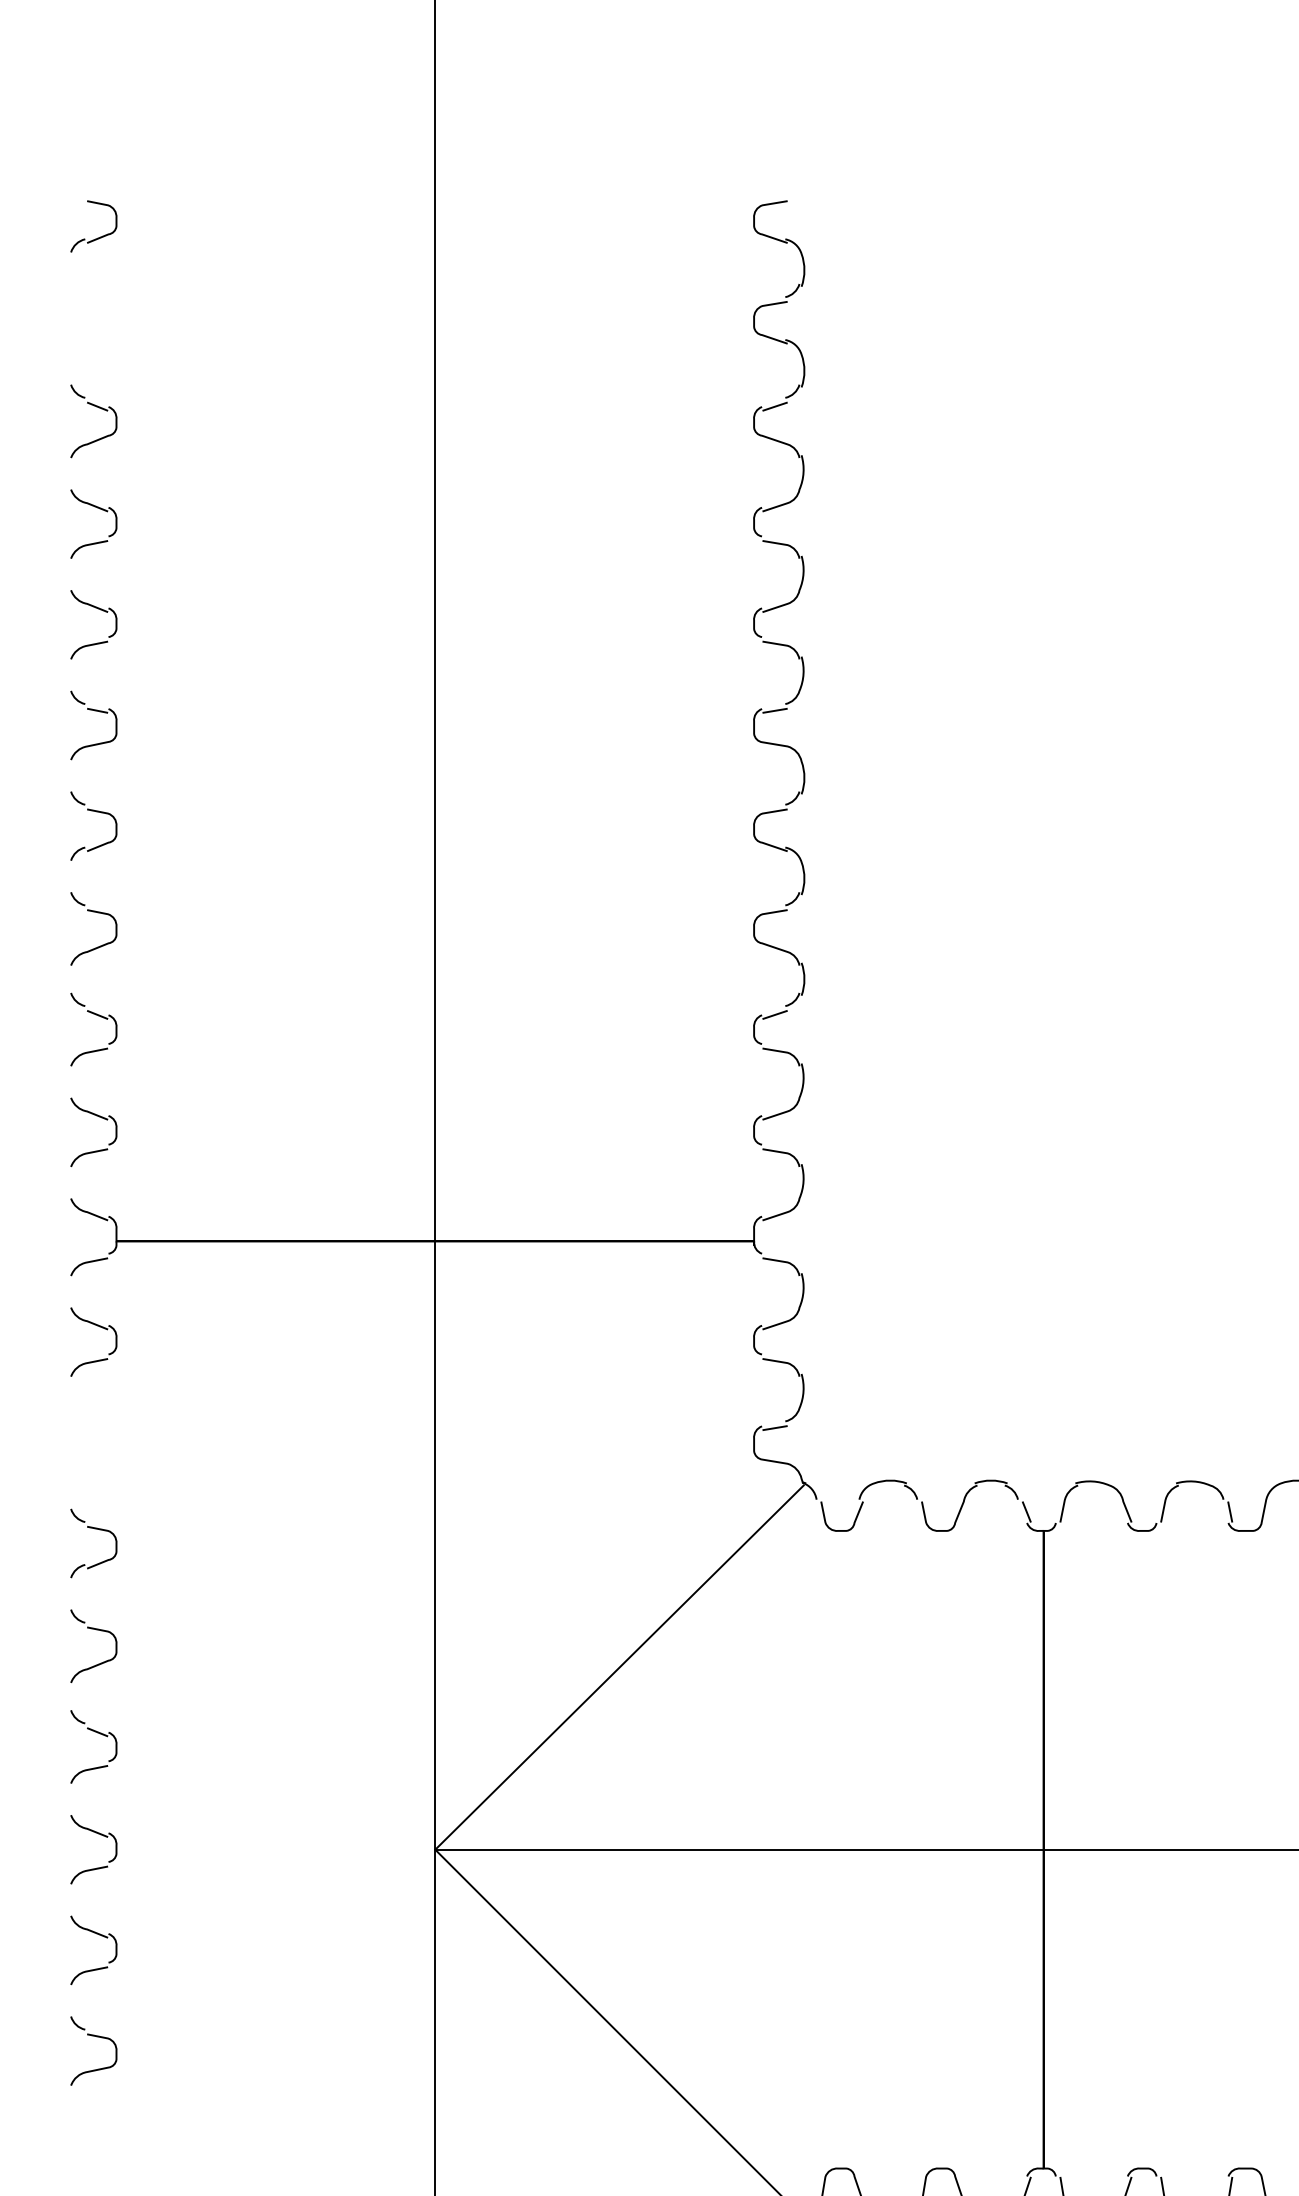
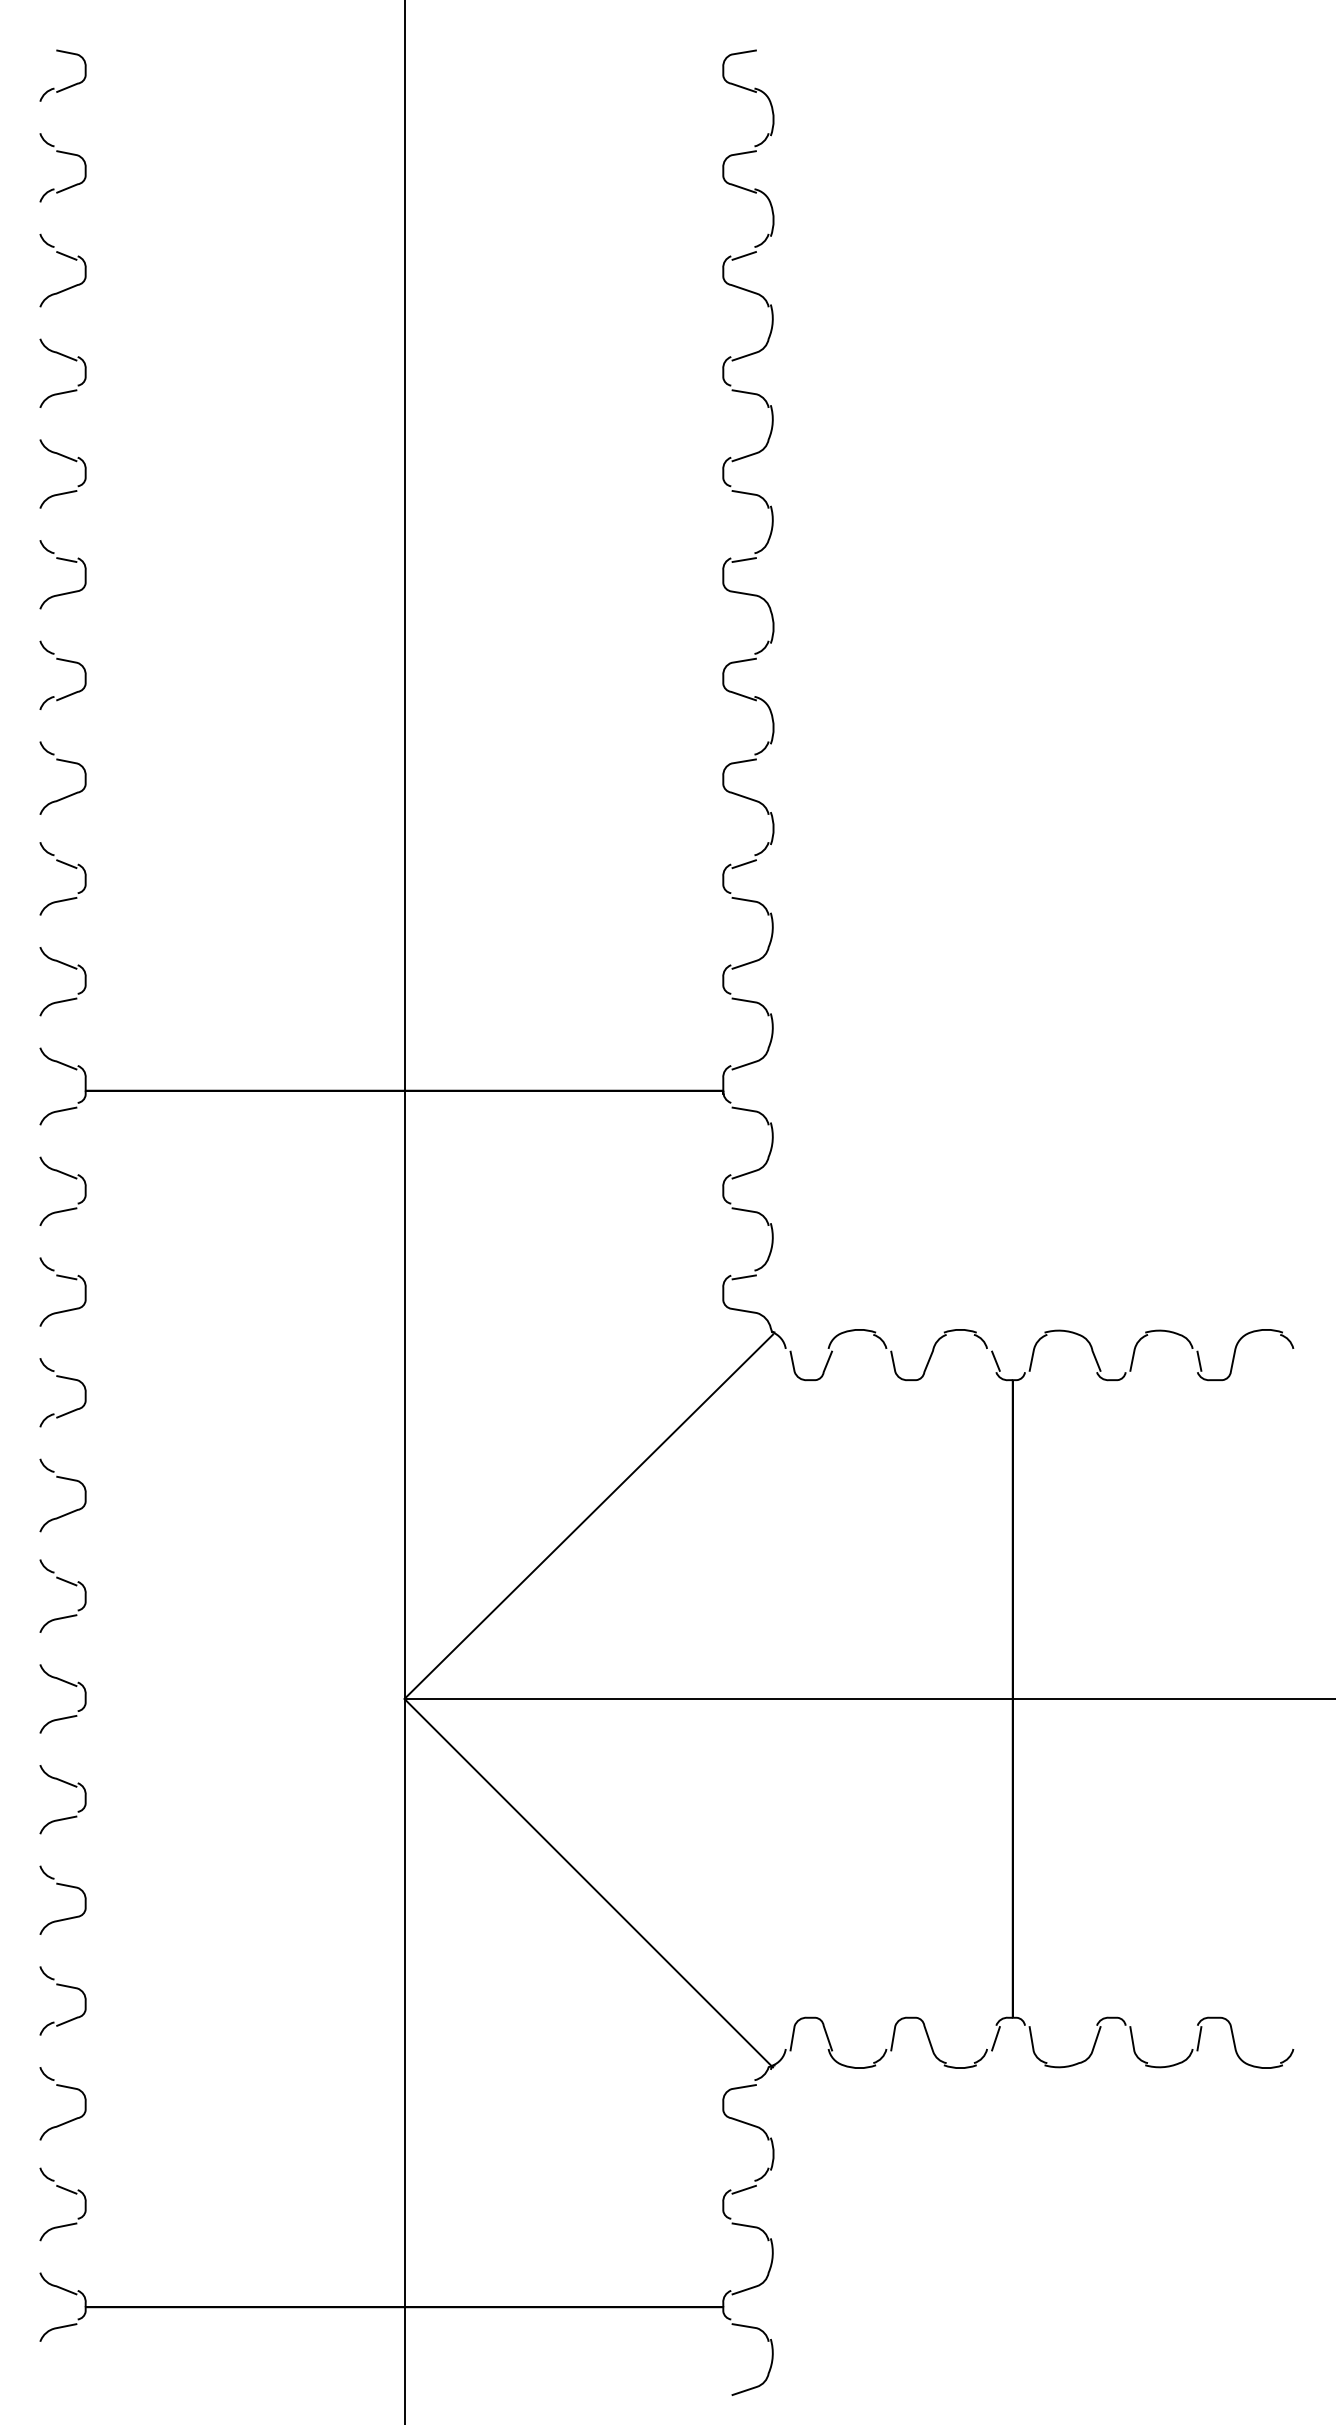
part: (98, 305) -> (67, 154), added
part: (97, 1429) -> (66, 1278), added
part: (97, 2138) -> (66, 1987), added

